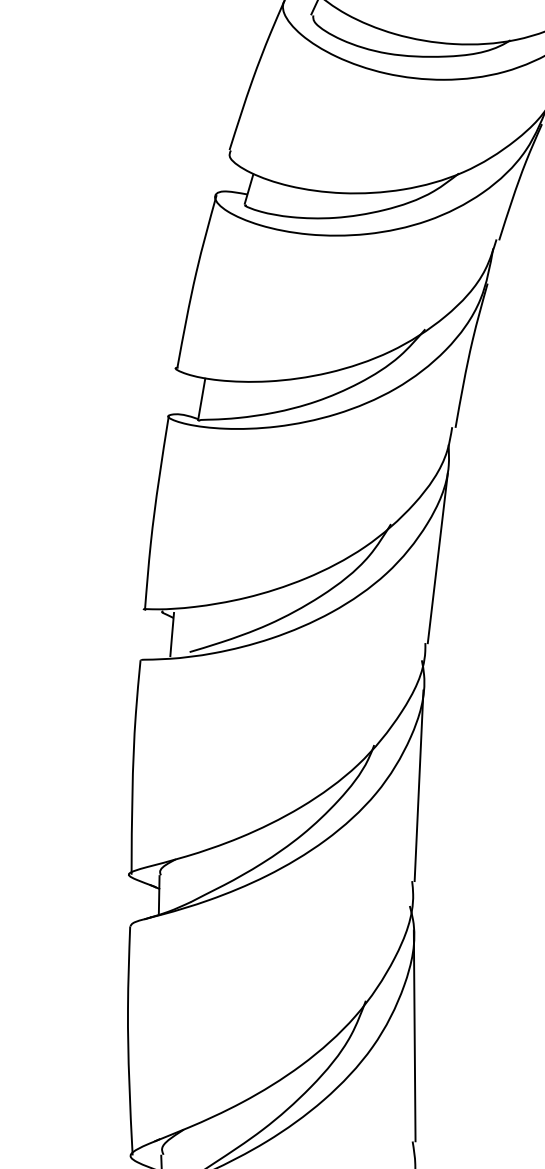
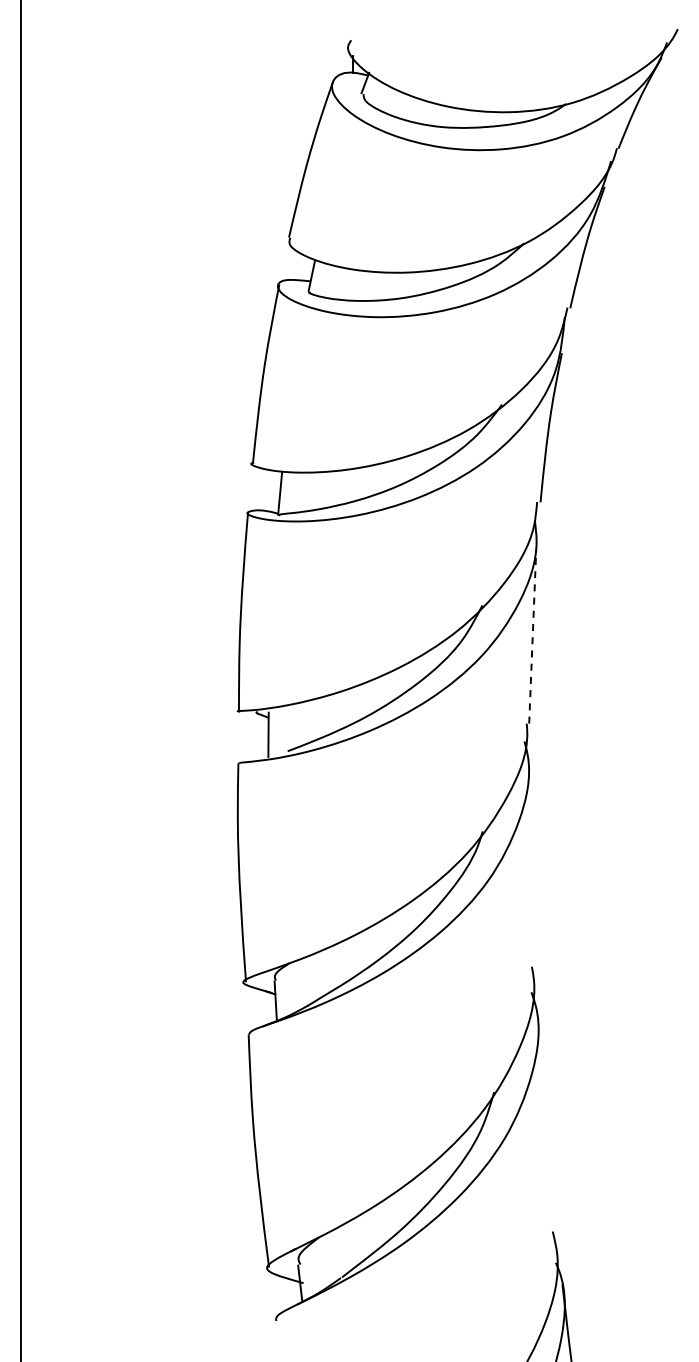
line: (437, 558) -> (532, 636), solid -> dashed
line: (419, 786) -> (531, 869), removed
line: (414, 1035) -> (546, 1123), removed

